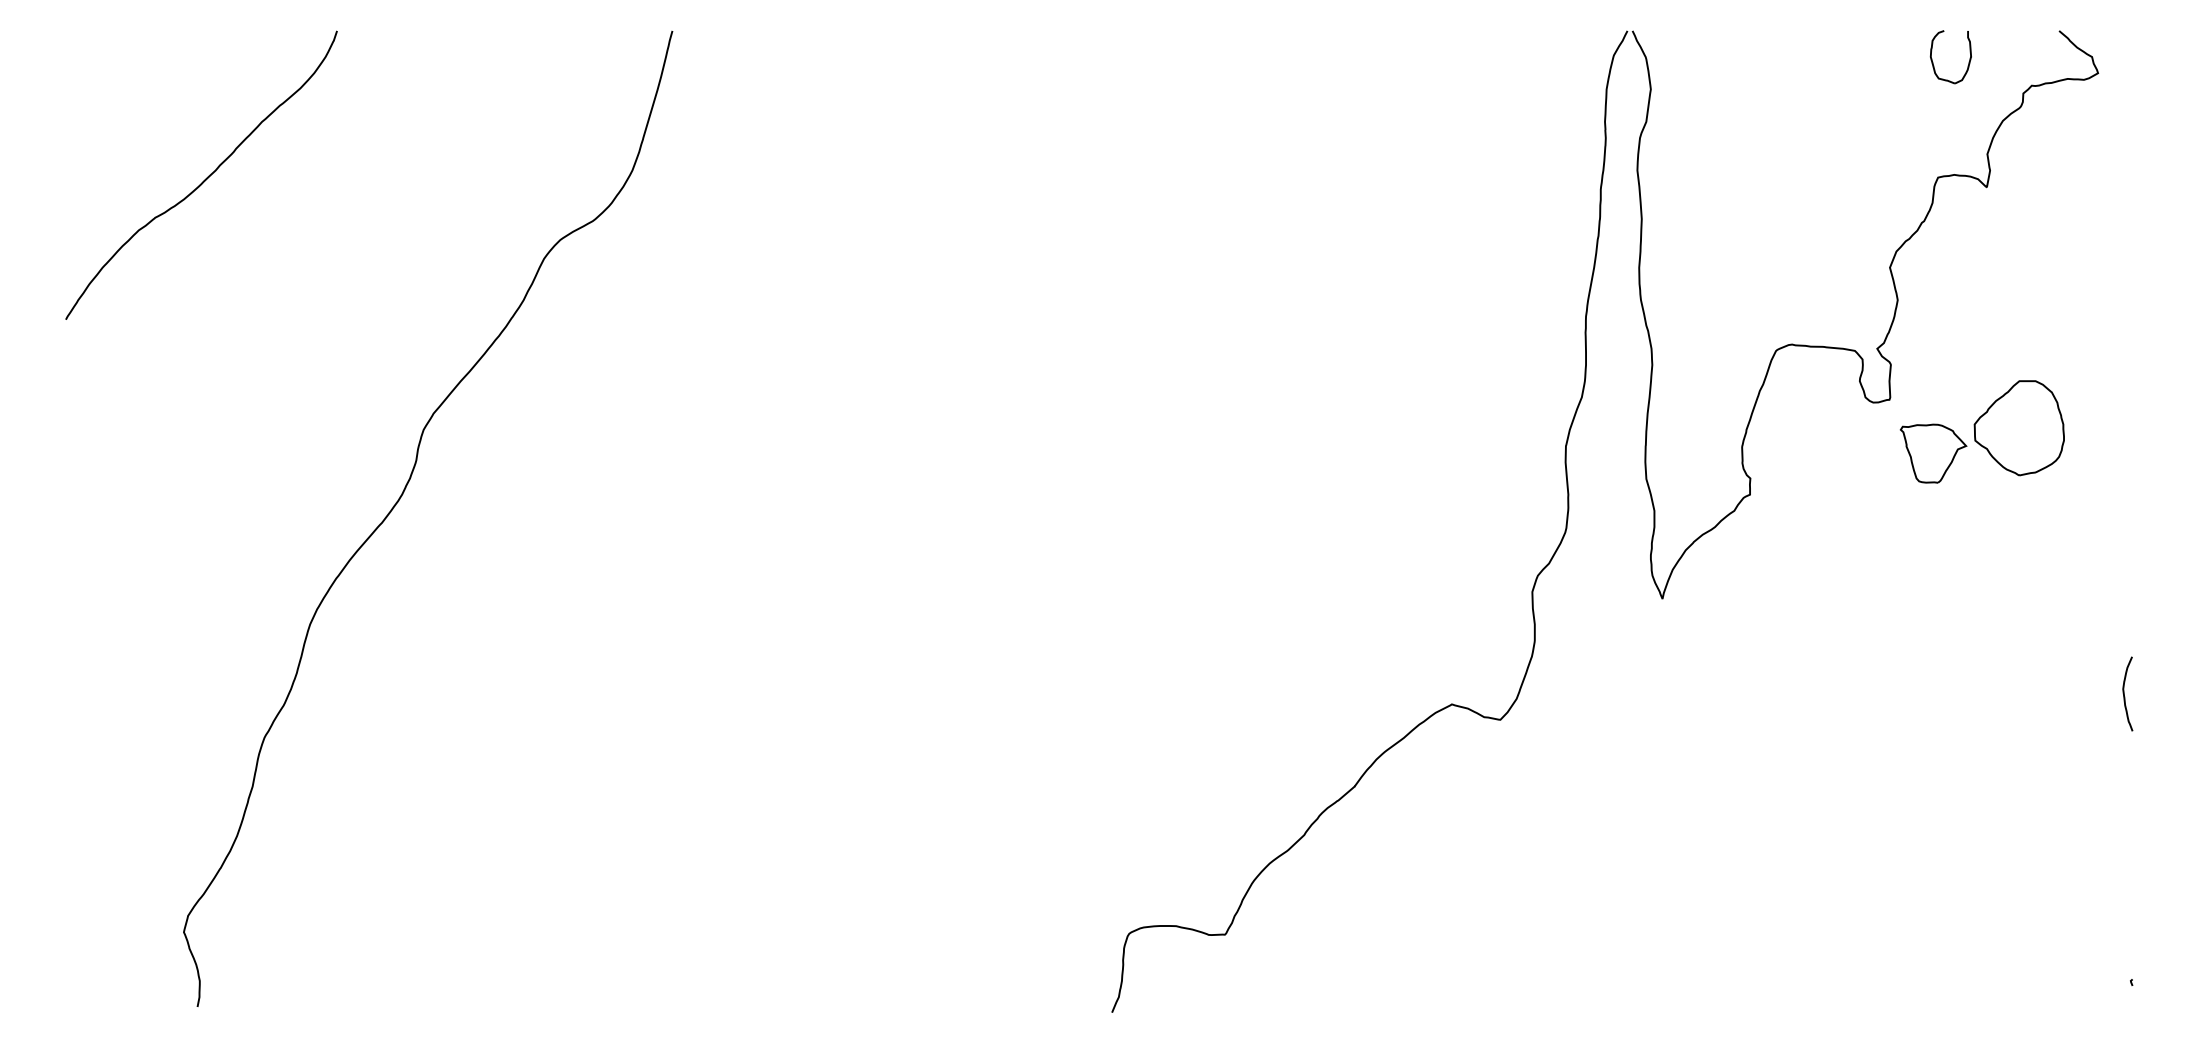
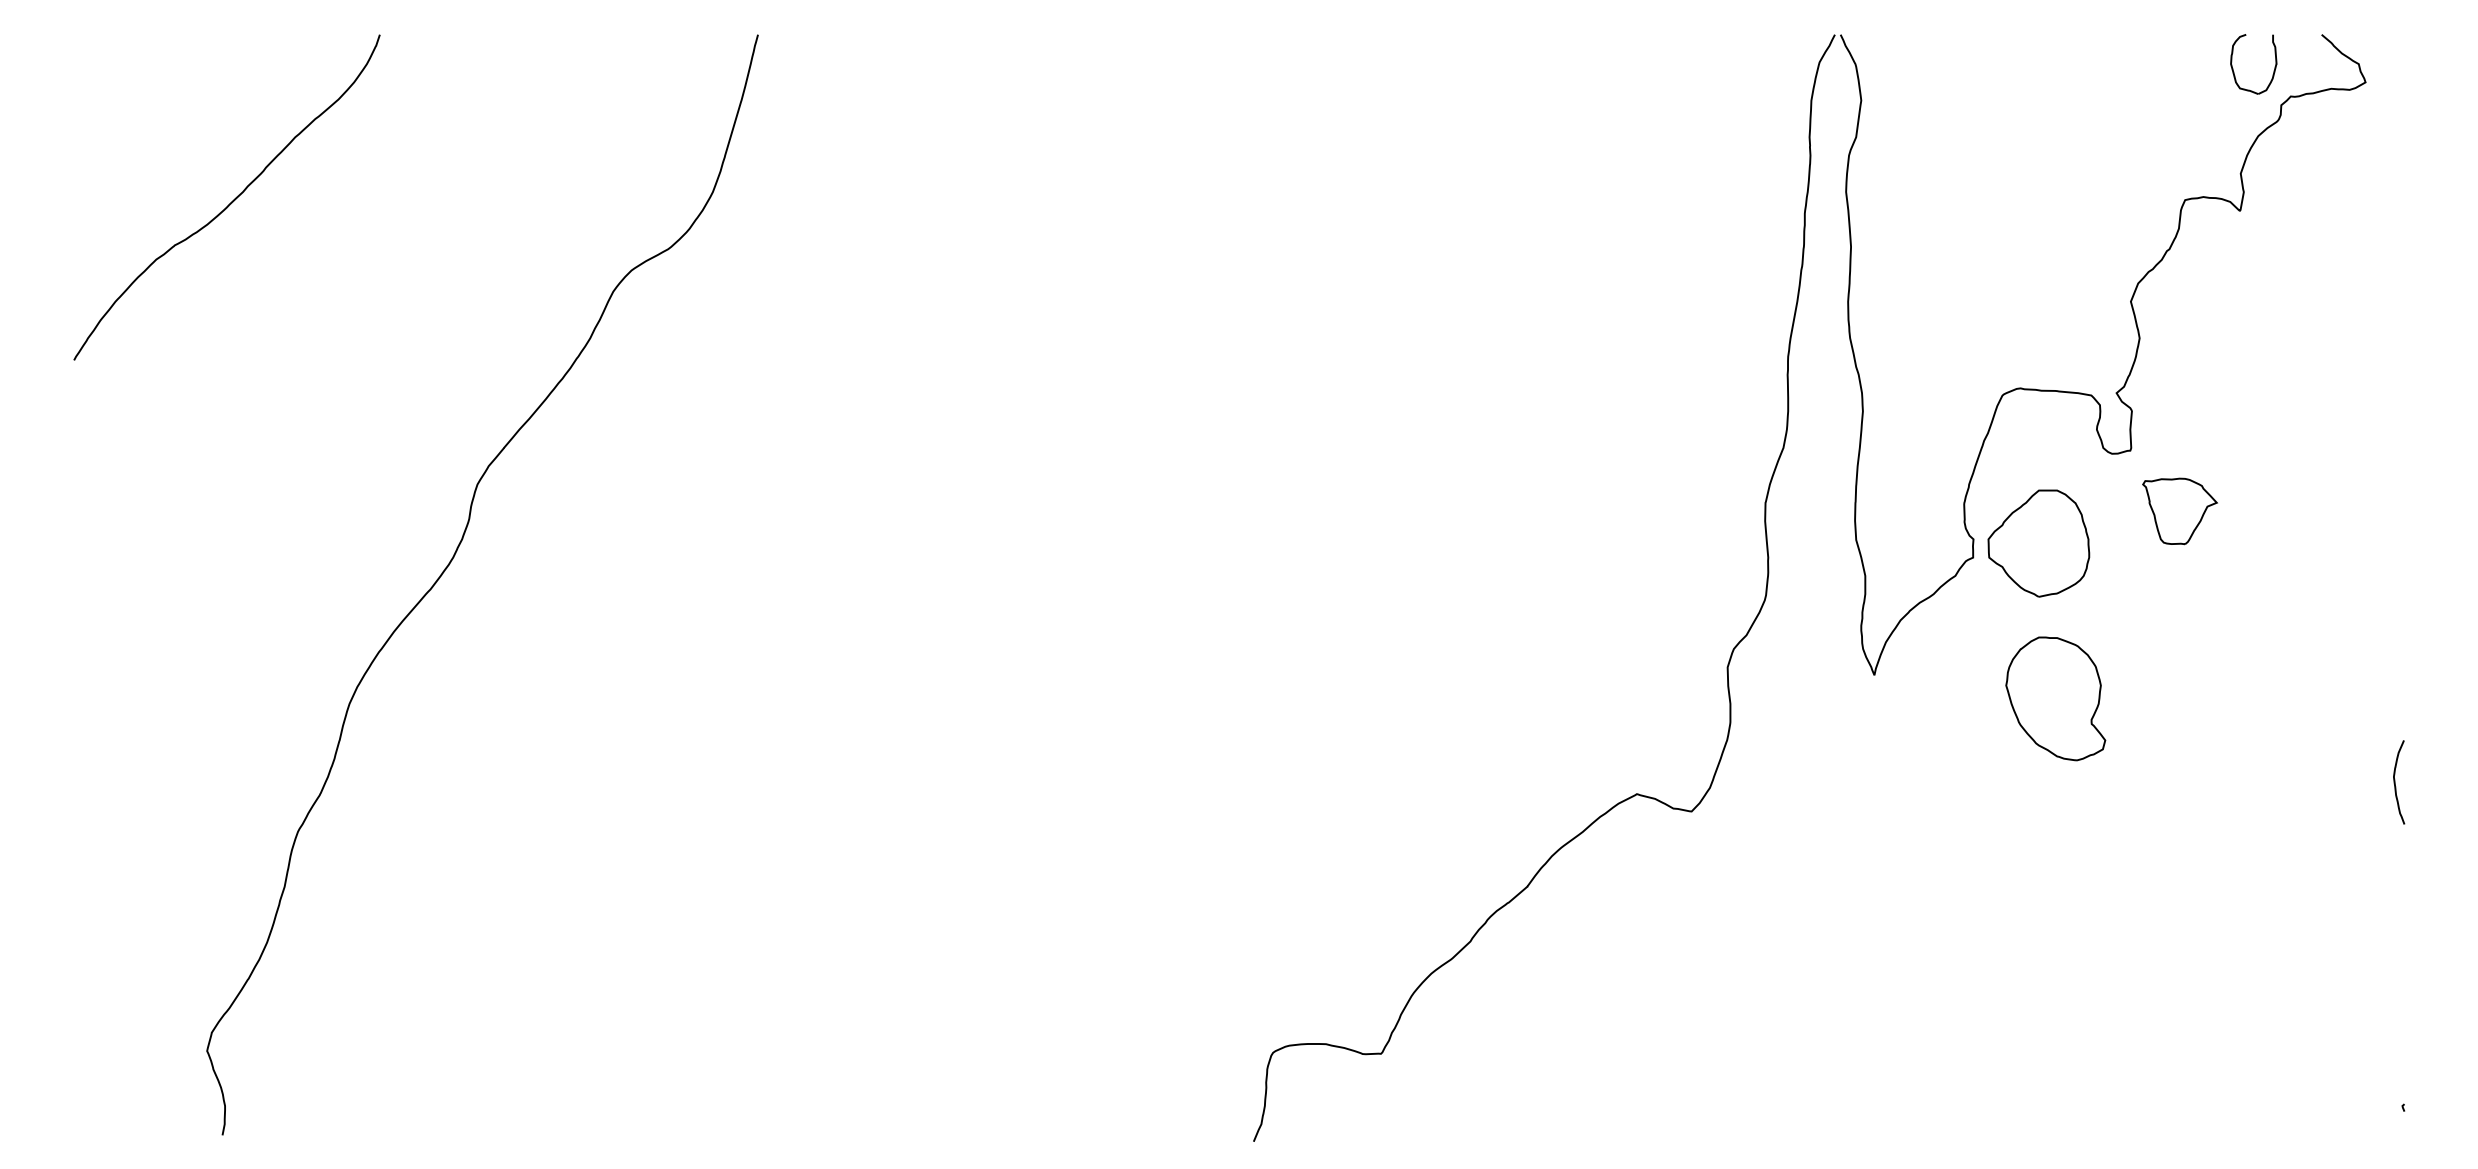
part: (1933, 62) -> (2234, 70), moved
part: (2018, 428) -> (2037, 543), moved
part: (1823, 619) -> (2055, 698), added

